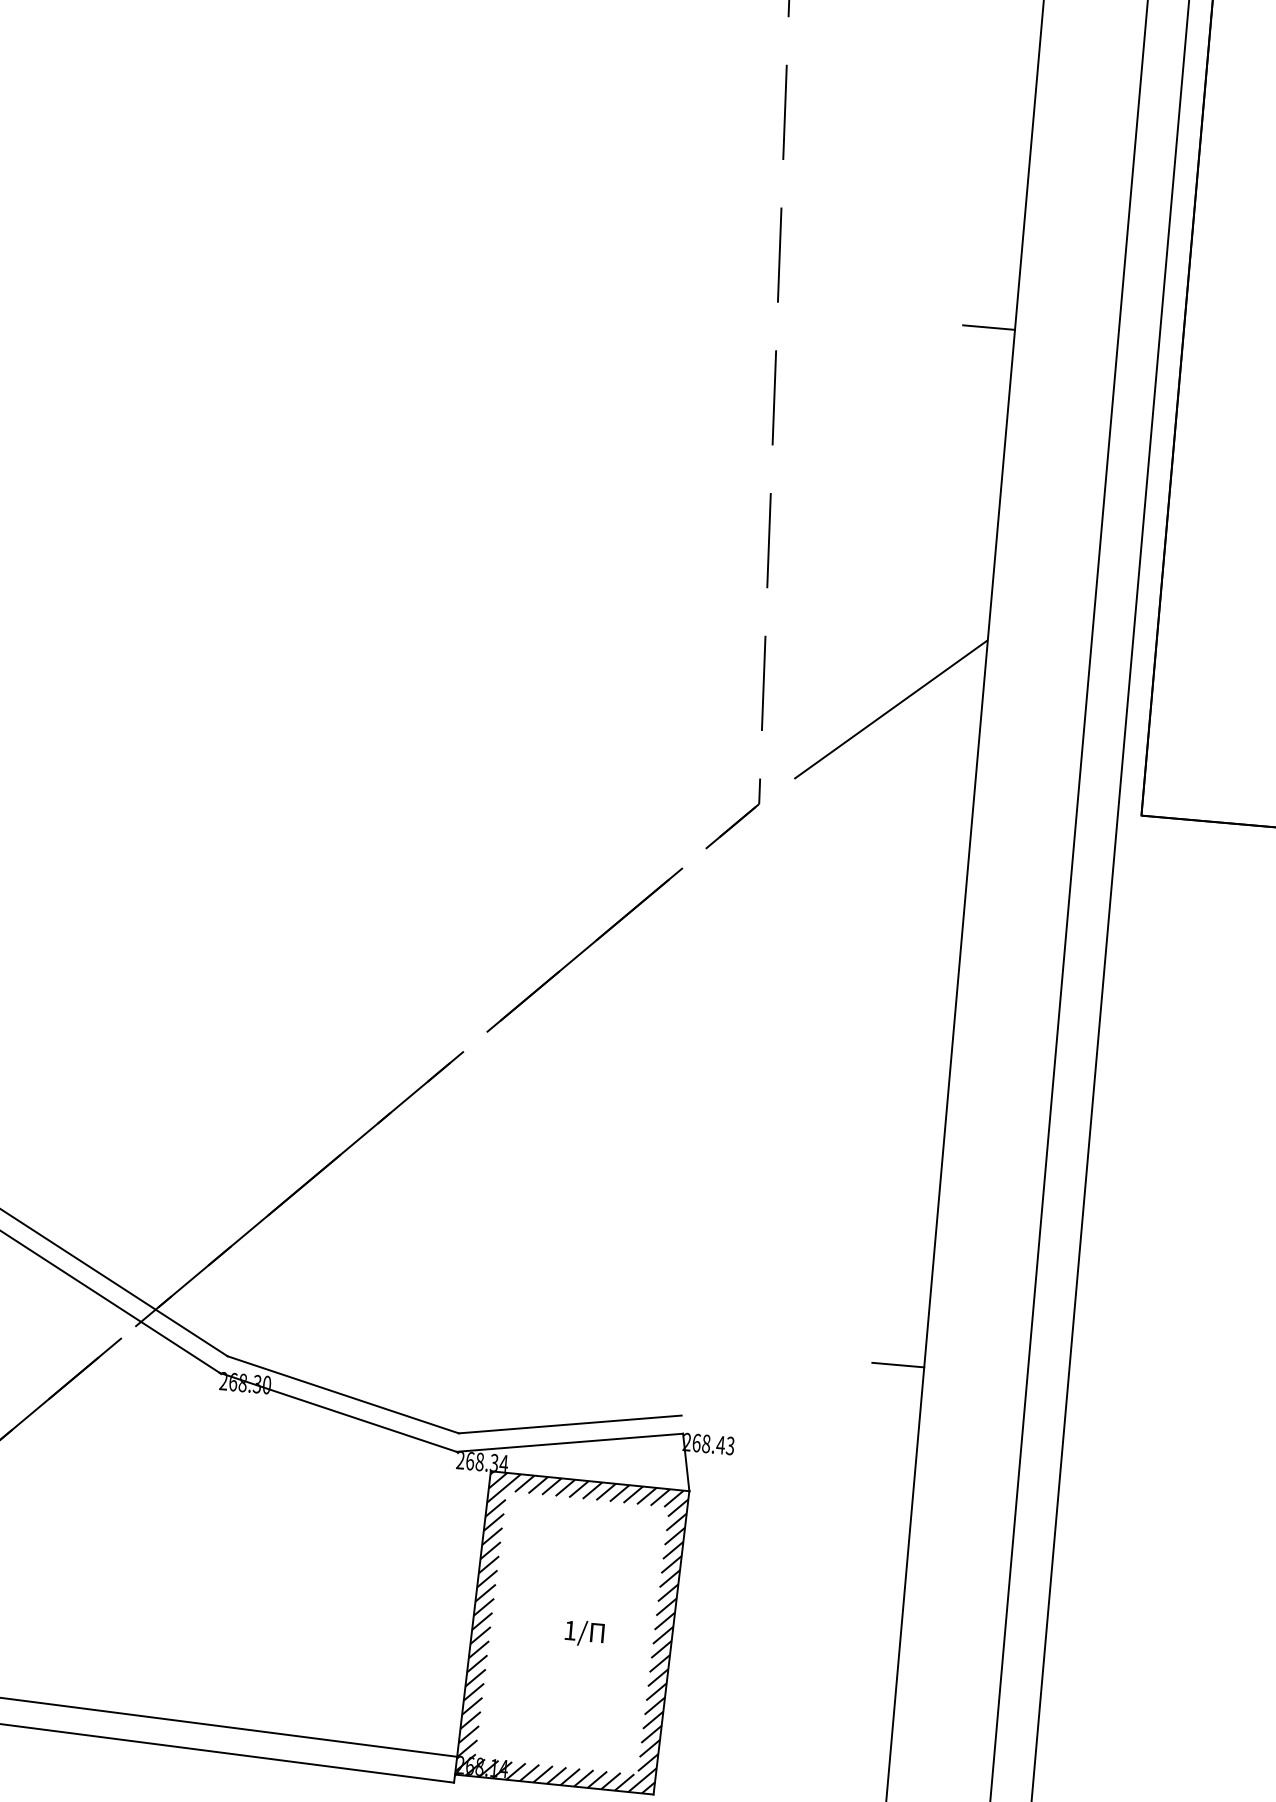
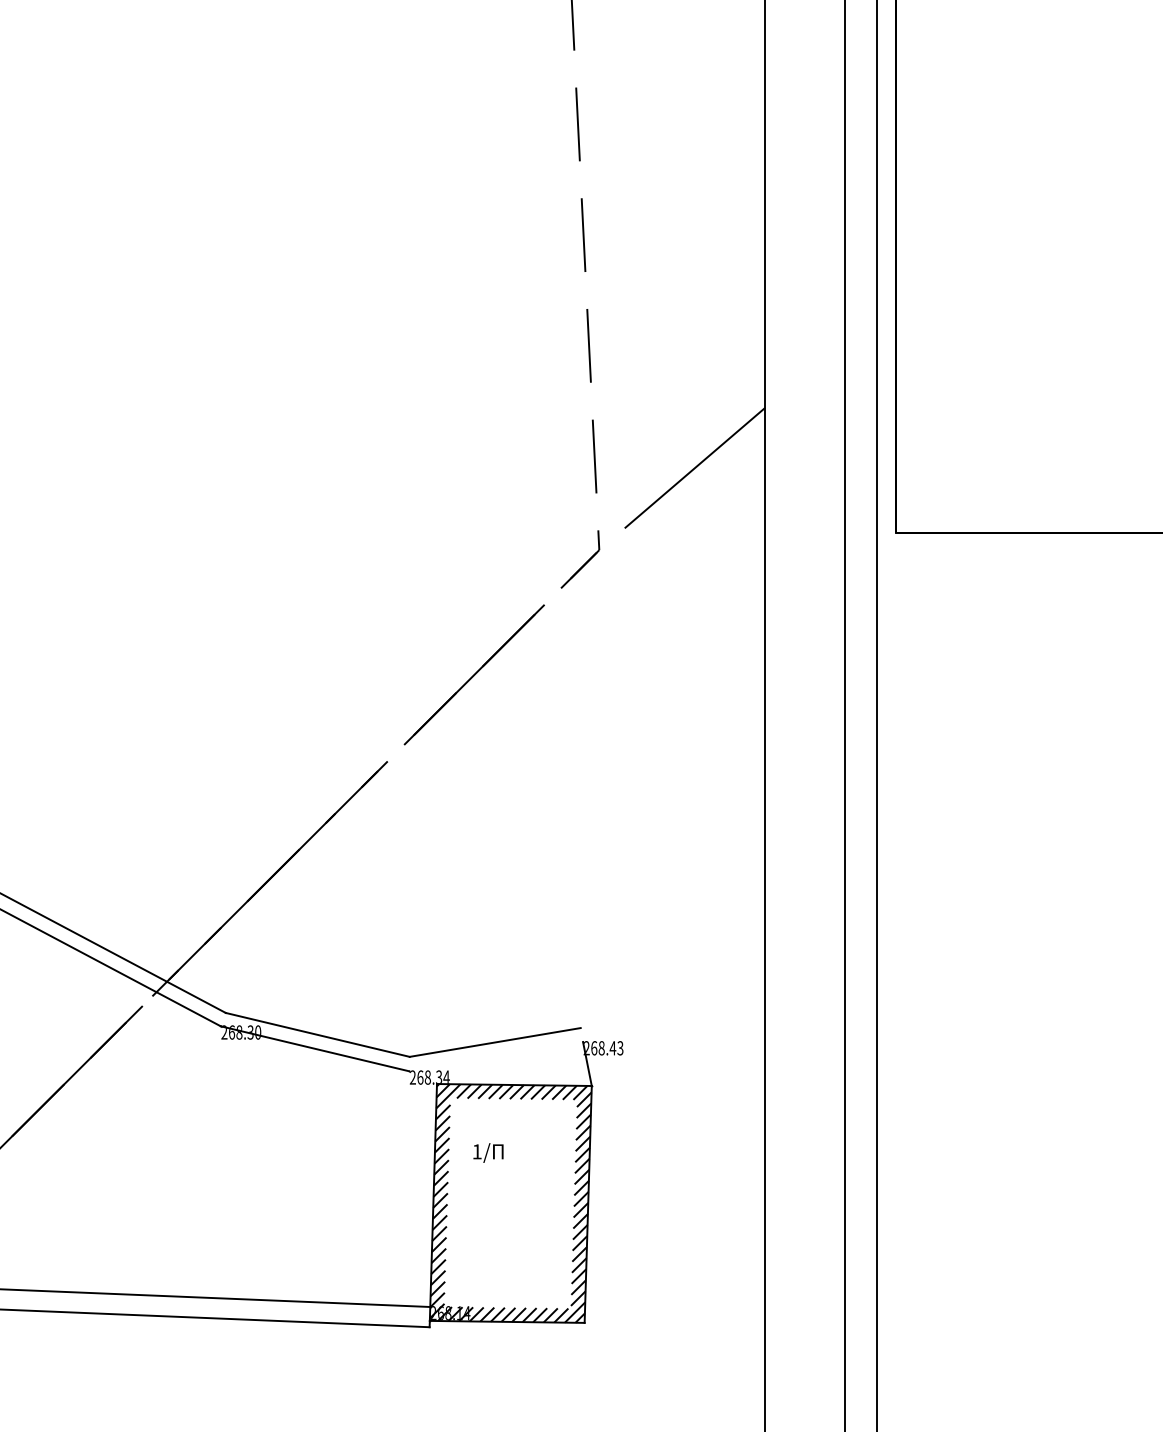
line: (988, 327) -> (744, 166), removed
line: (897, 1365) -> (744, 974), removed
line: (570, 1442) -> (496, 1056), removed
text: (584, 1632) -> (488, 1152), moved

